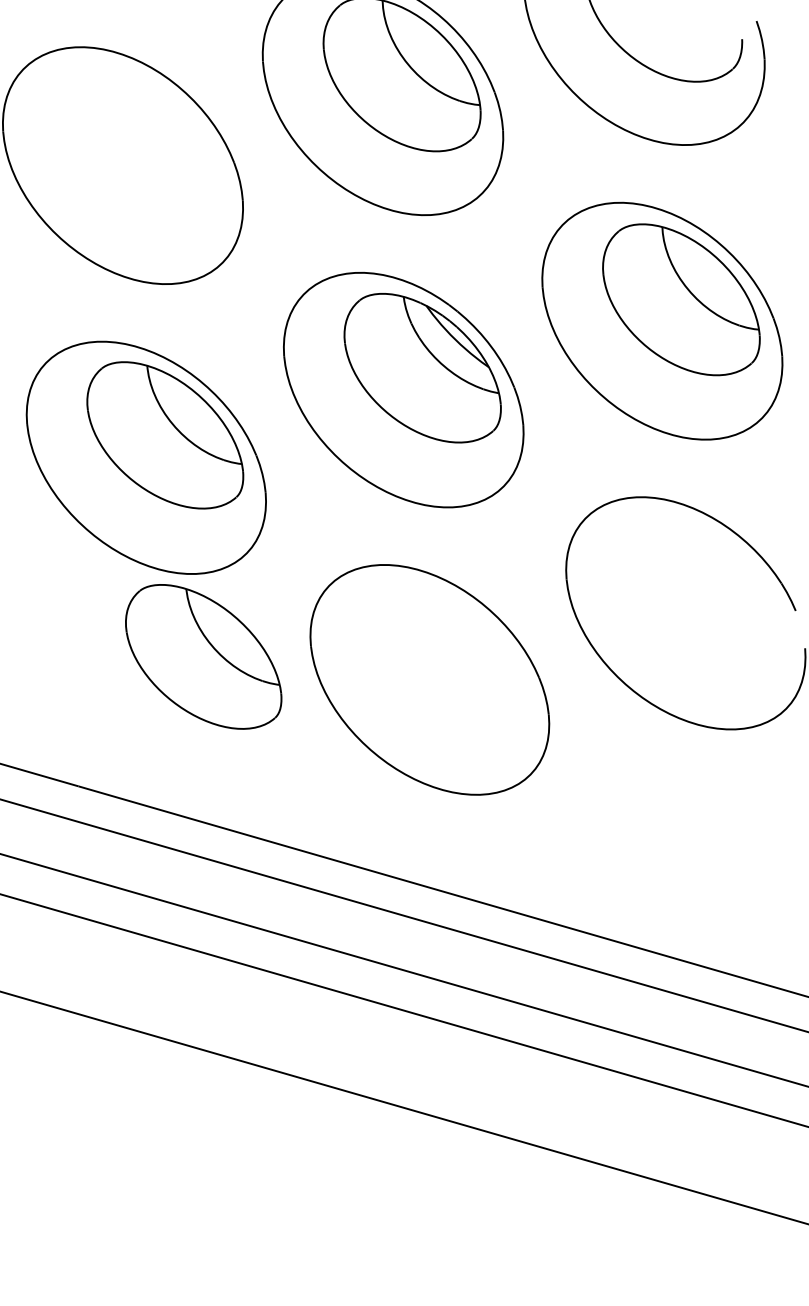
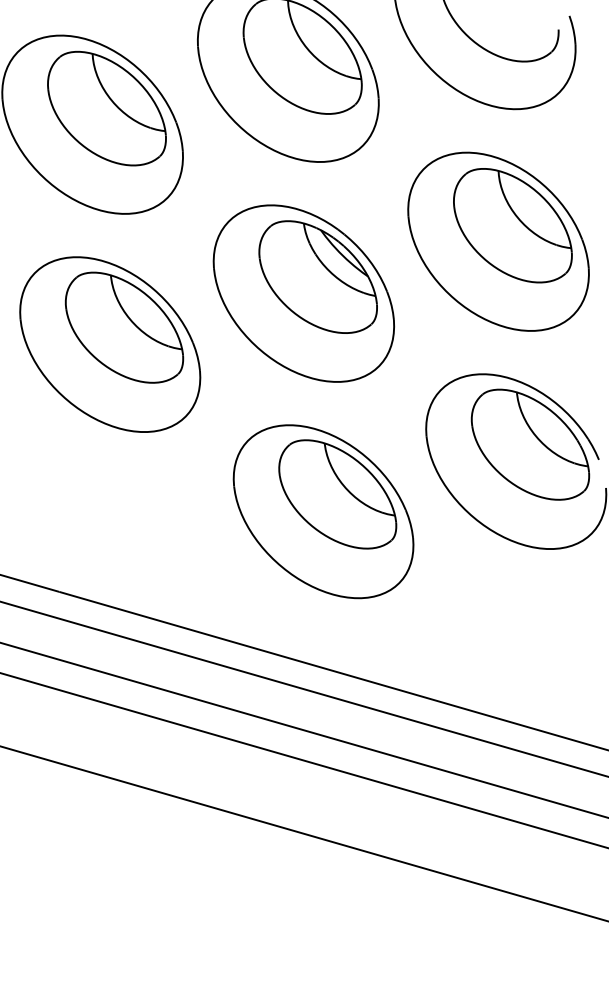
part: (141, 143) -> (106, 108), added
part: (704, 590) -> (530, 444), added
part: (203, 656) -> (337, 494), moved

